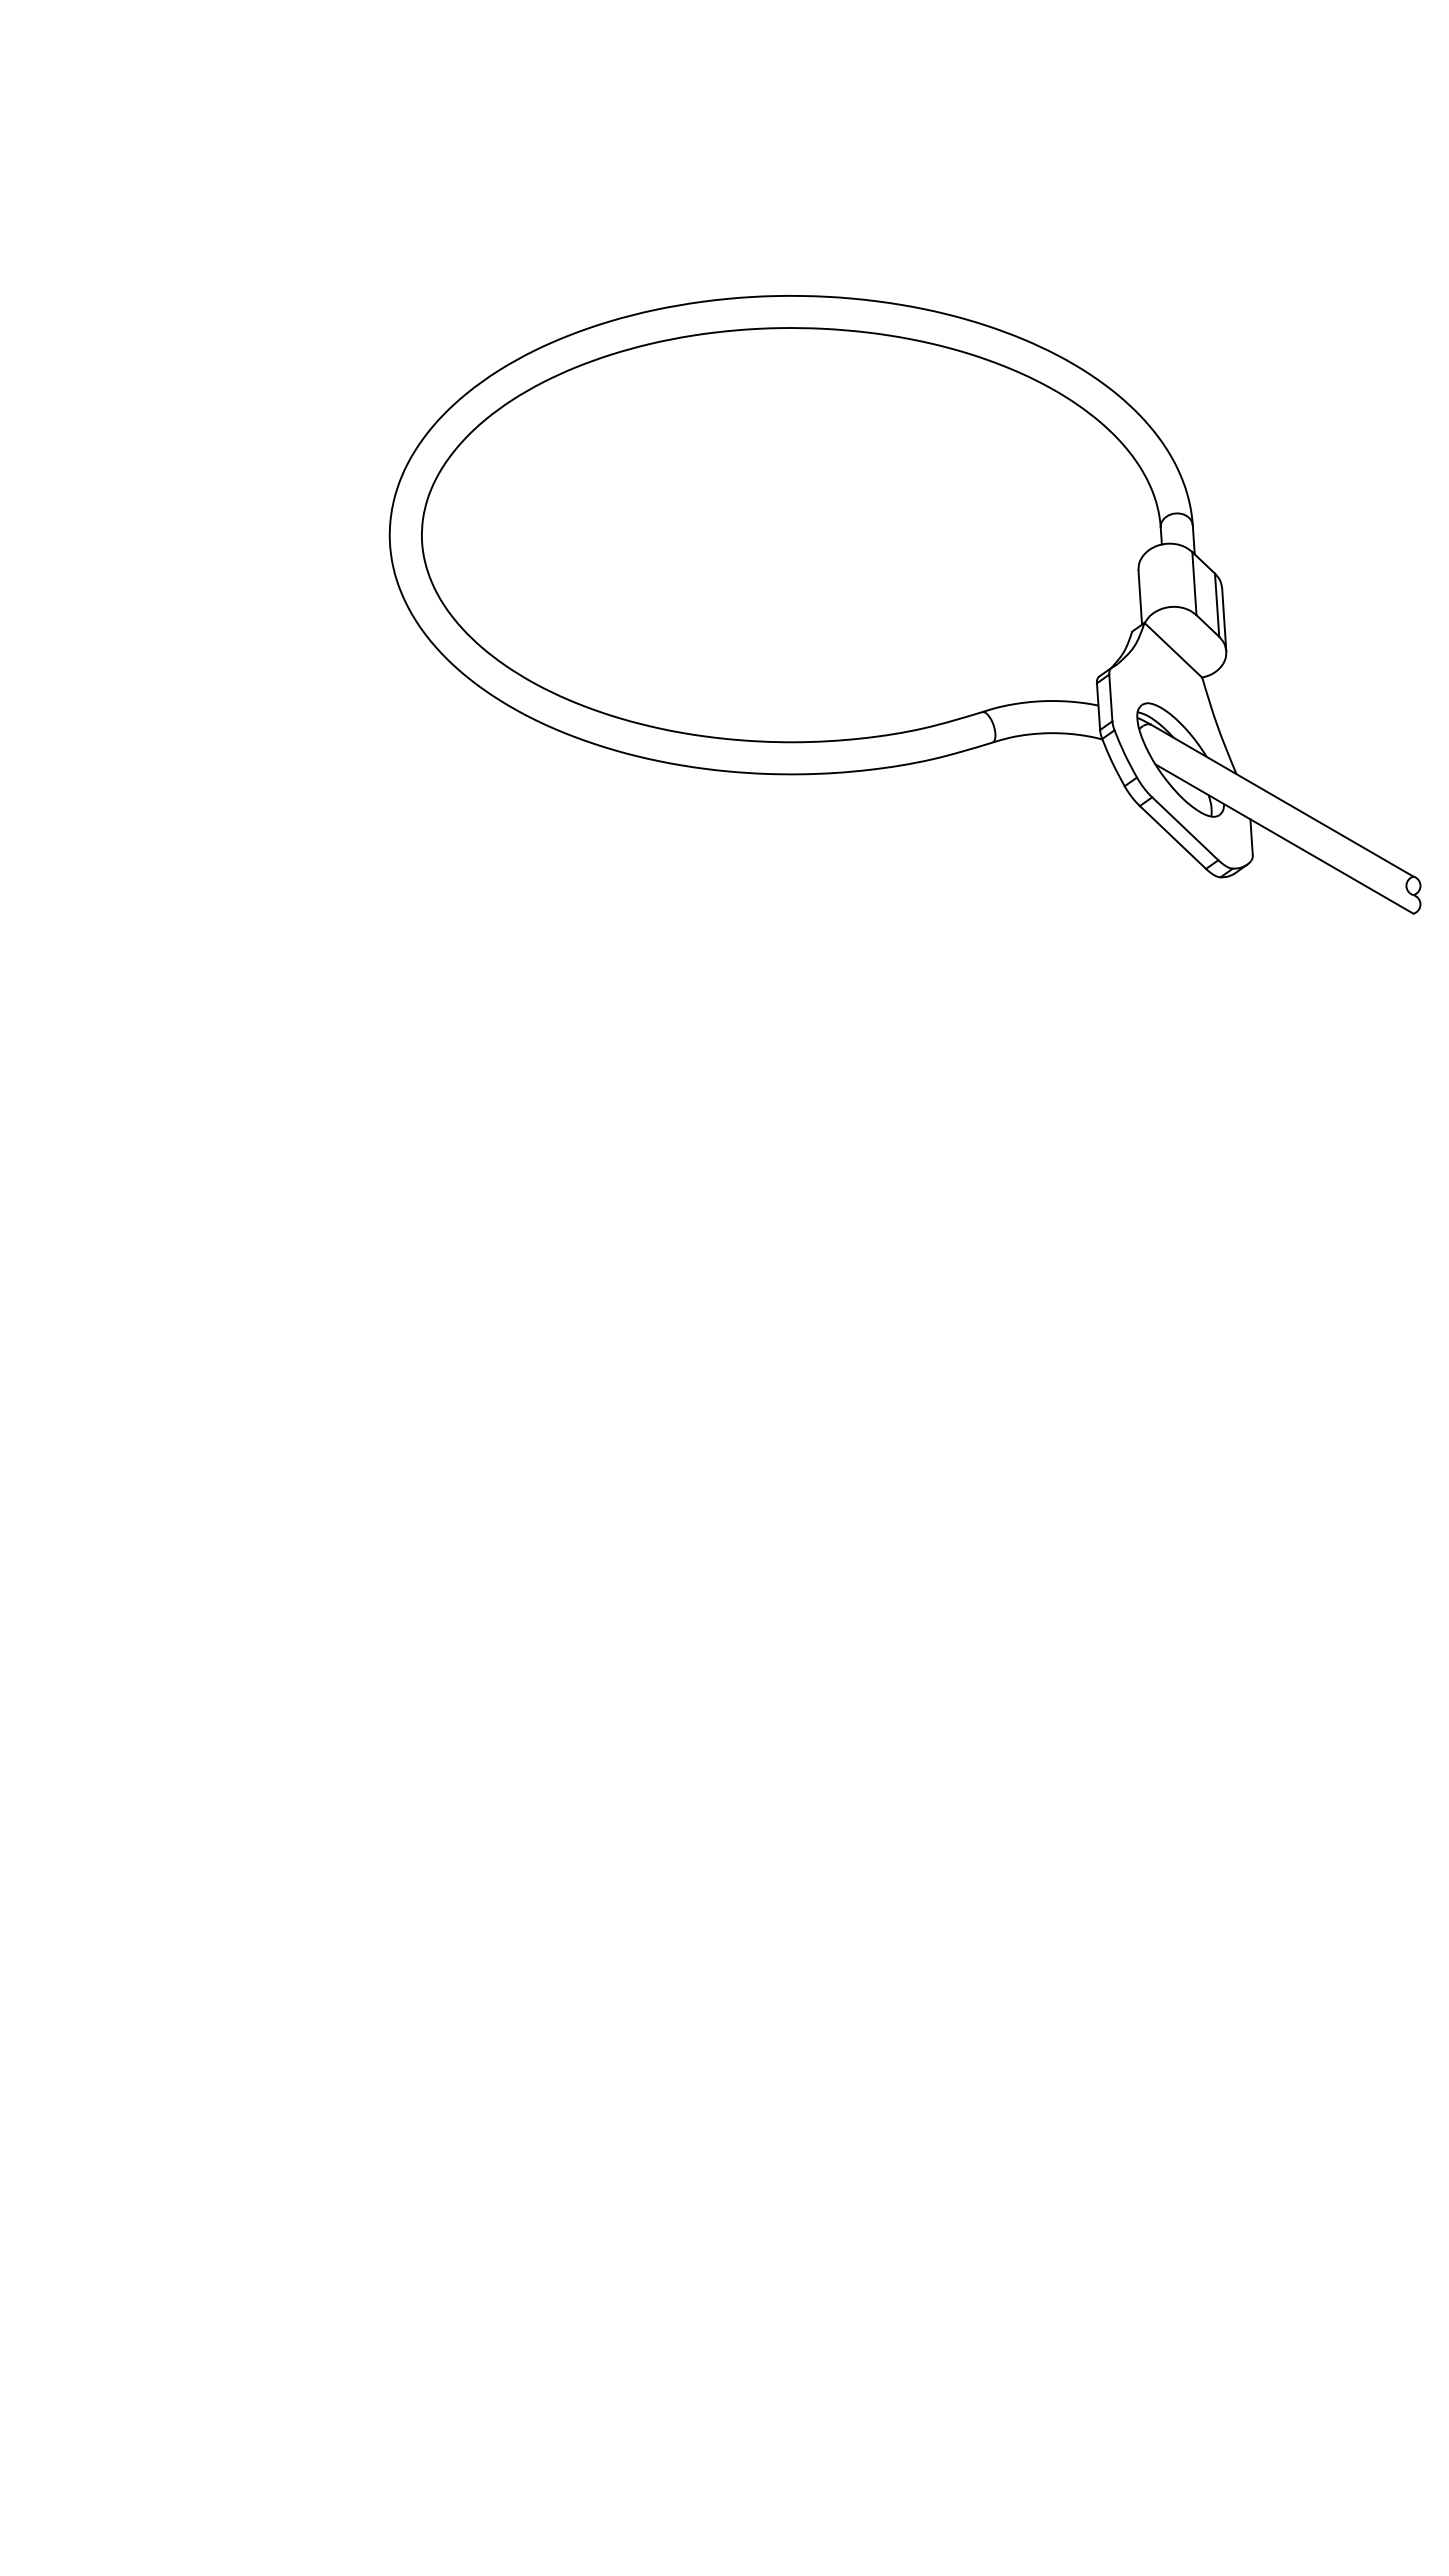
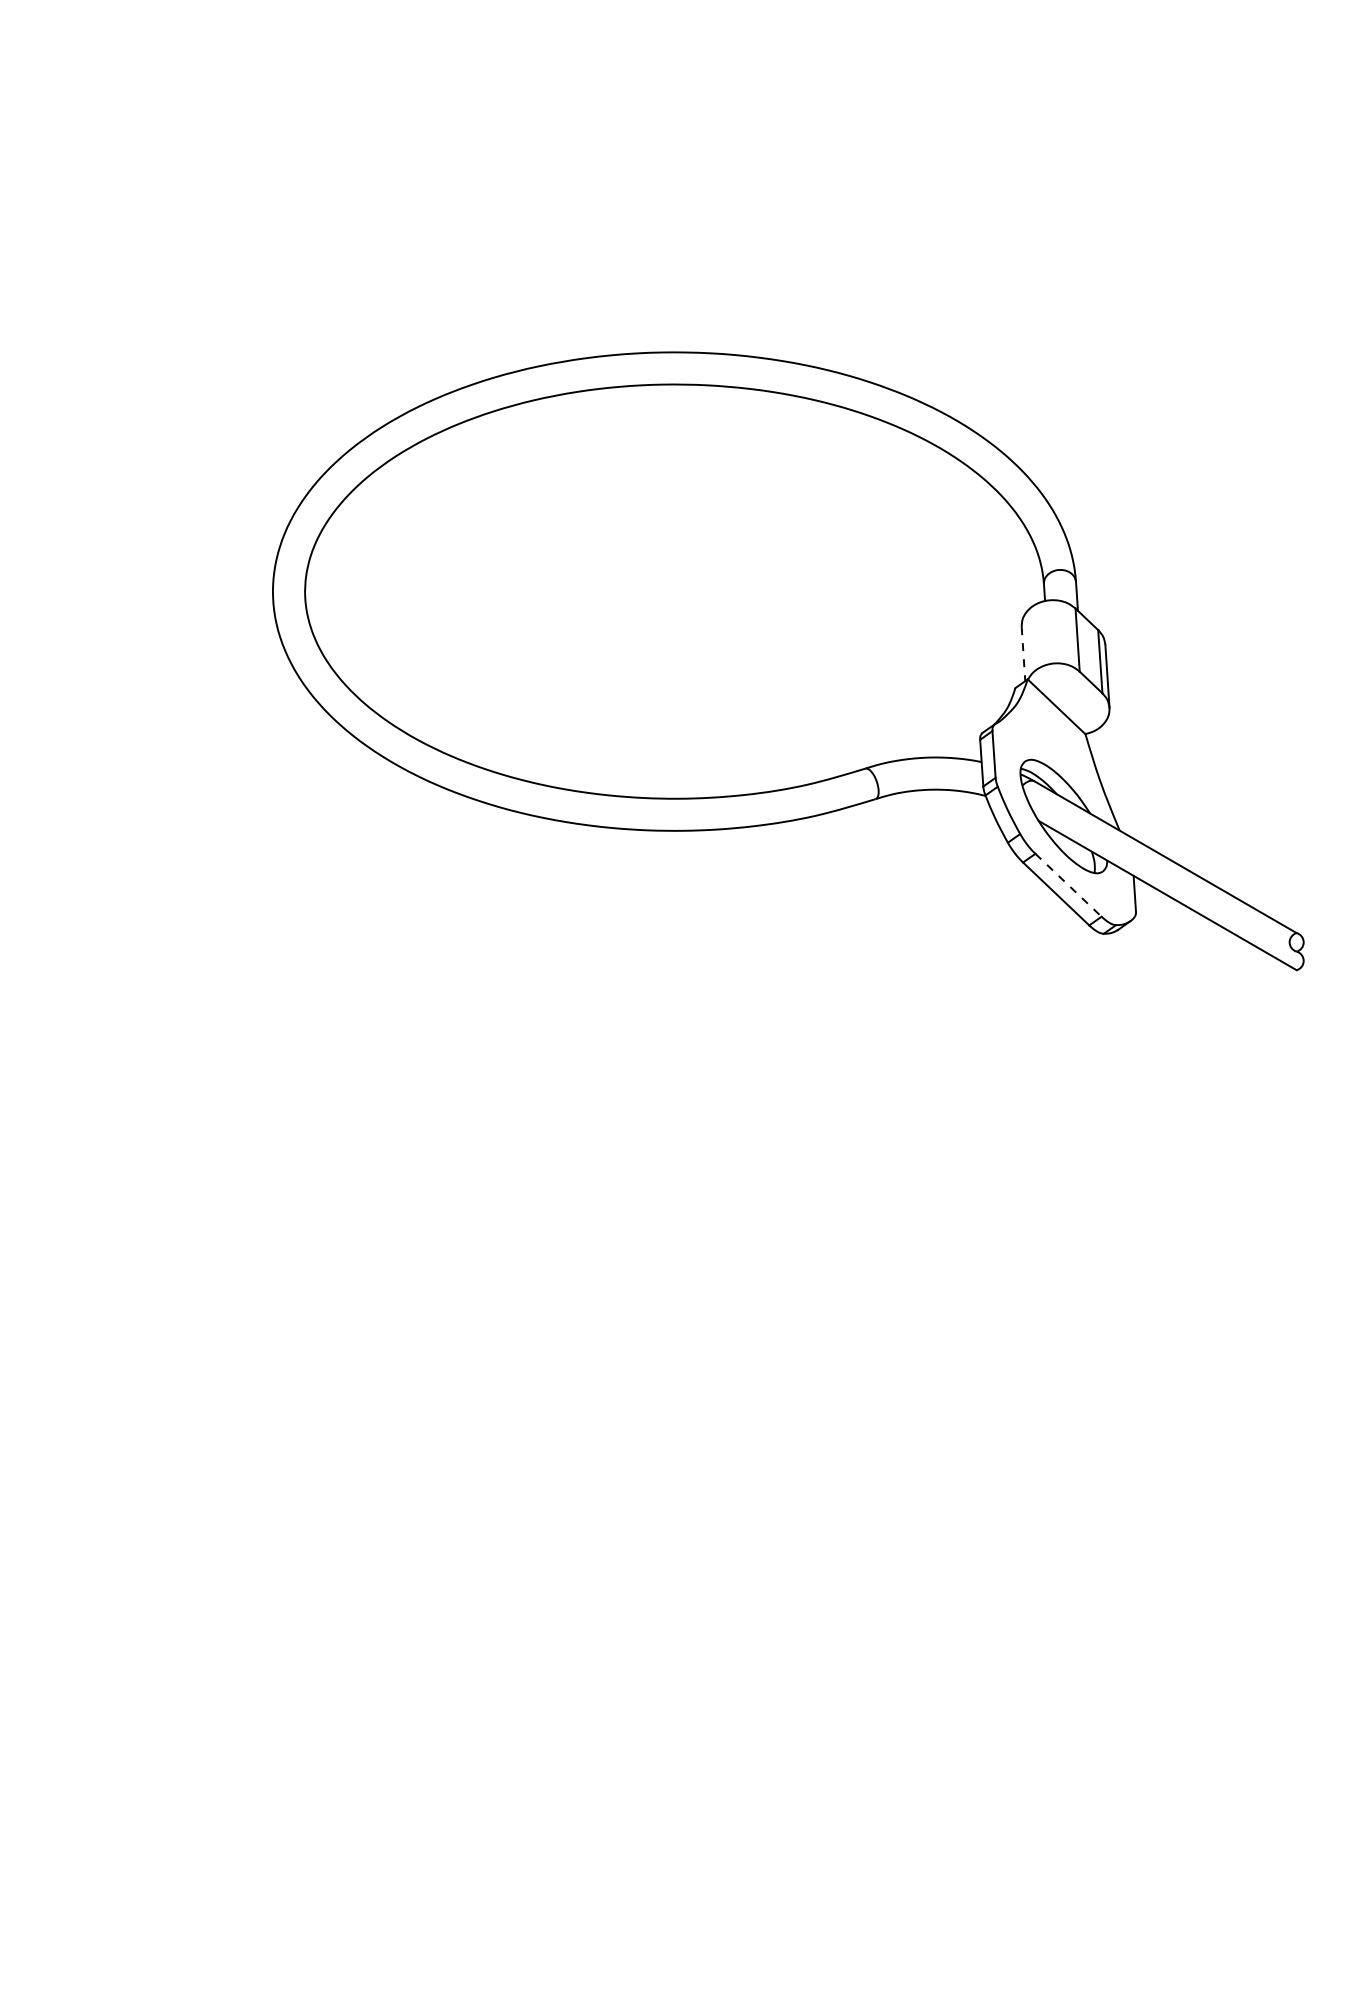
line: (1140, 598) -> (1023, 654), solid -> dashed
line: (1185, 828) -> (1068, 884), solid -> dashed

